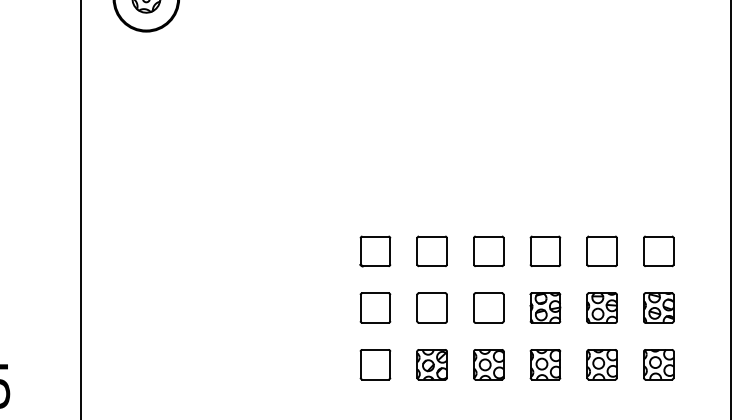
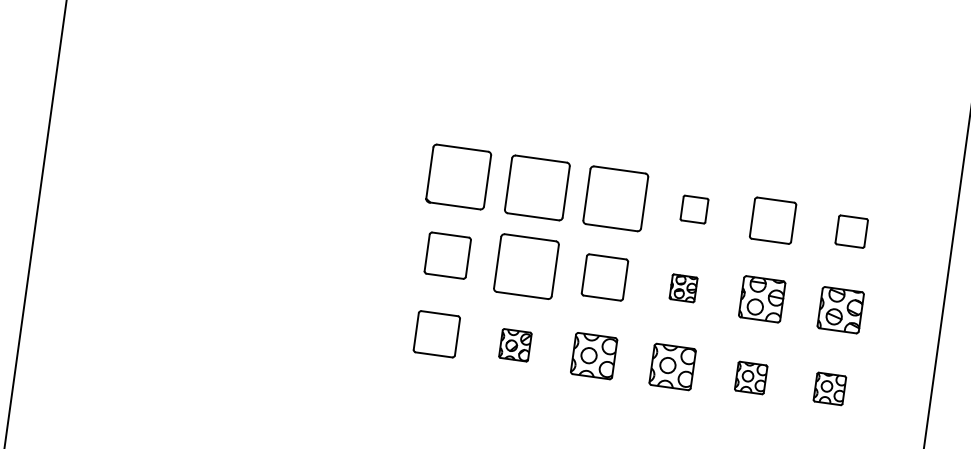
part: (545, 250) -> (694, 208), size x0.6
part: (375, 251) -> (458, 177), size x1.4
part: (431, 251) -> (536, 188), size x1.4
part: (488, 251) -> (615, 199), size x1.4
part: (658, 251) -> (851, 231), size x0.7
part: (431, 307) -> (525, 265), size x1.4
part: (545, 307) -> (683, 287), size x0.6
part: (431, 364) -> (514, 344), size x0.7
part: (601, 364) -> (750, 377), size x0.7
part: (658, 364) -> (829, 388), size x0.7

